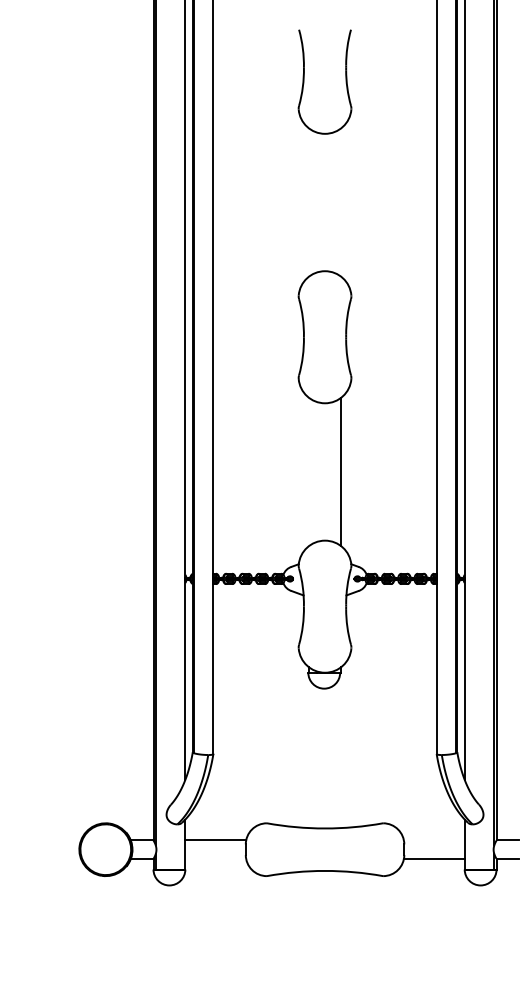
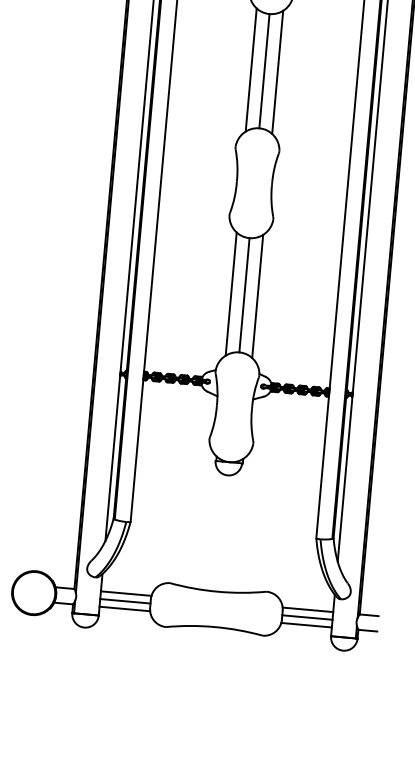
line: (309, 202) -> (251, 70), added
line: (325, 202) -> (264, 71), added
line: (340, 202) -> (277, 72), added
line: (309, 471) -> (231, 293), added
line: (325, 471) -> (244, 294), added
line: (433, 840) -> (307, 609), added
line: (215, 849) -> (125, 601), added
line: (434, 849) -> (307, 617), added
line: (215, 858) -> (124, 608), added

